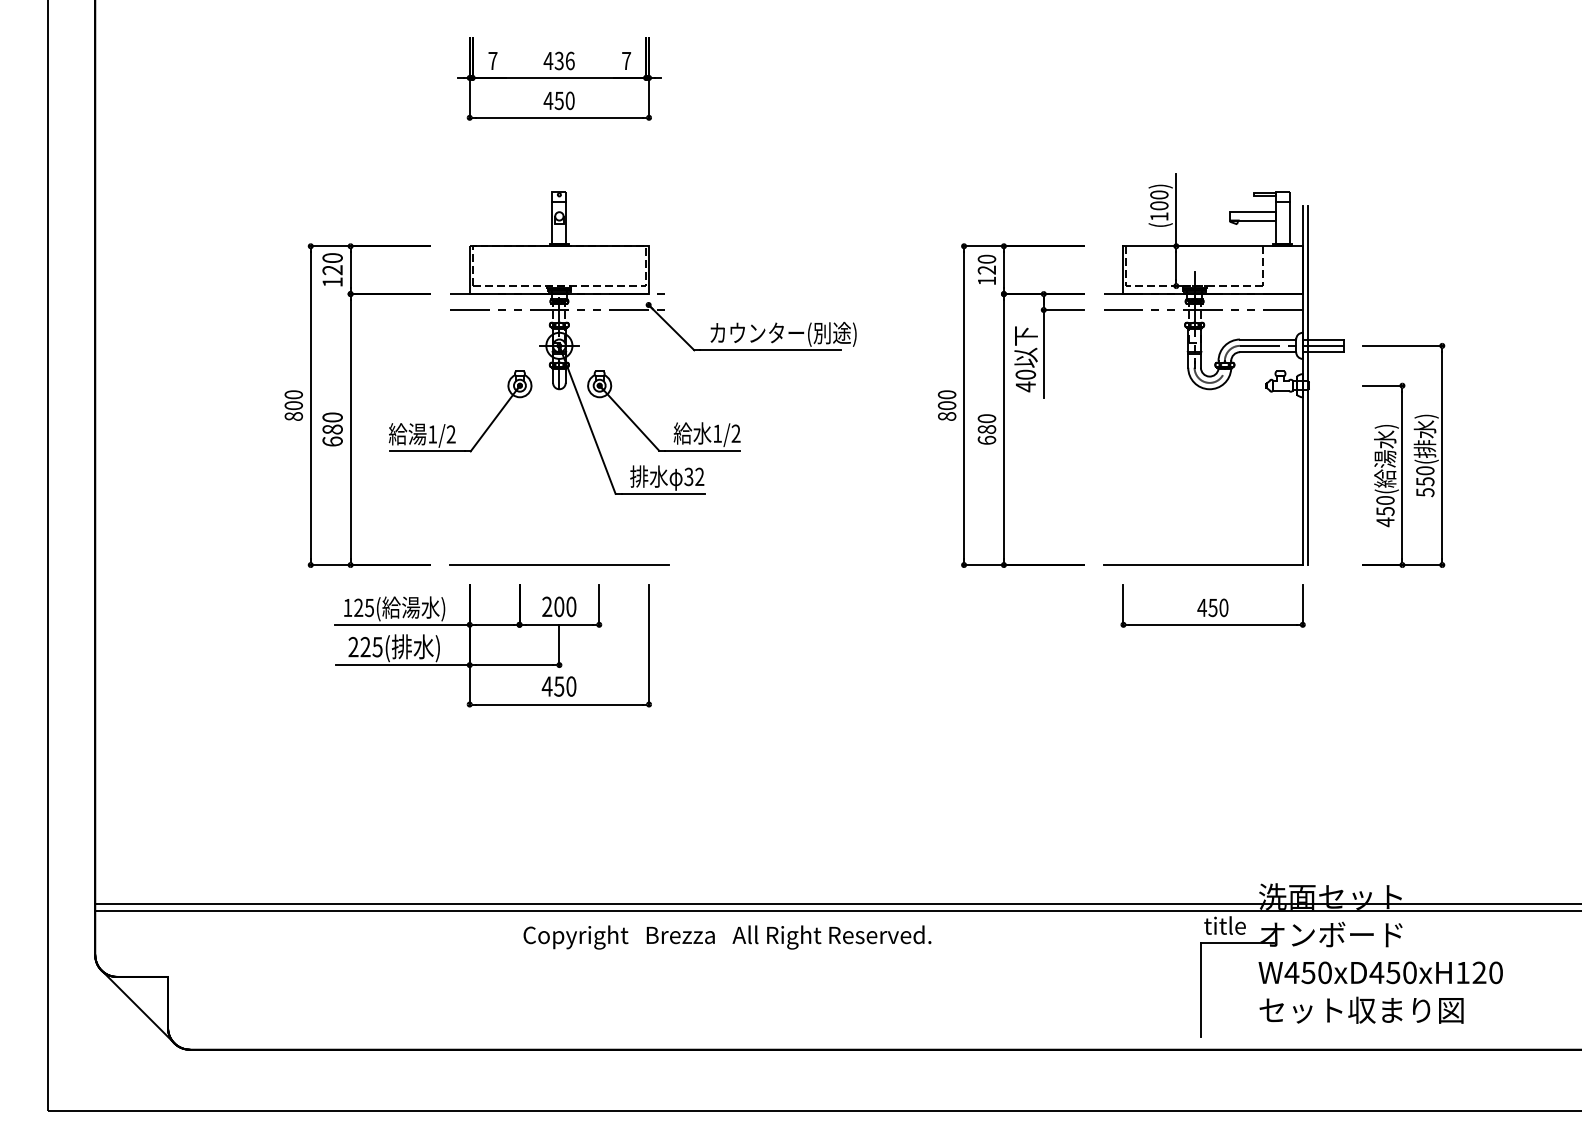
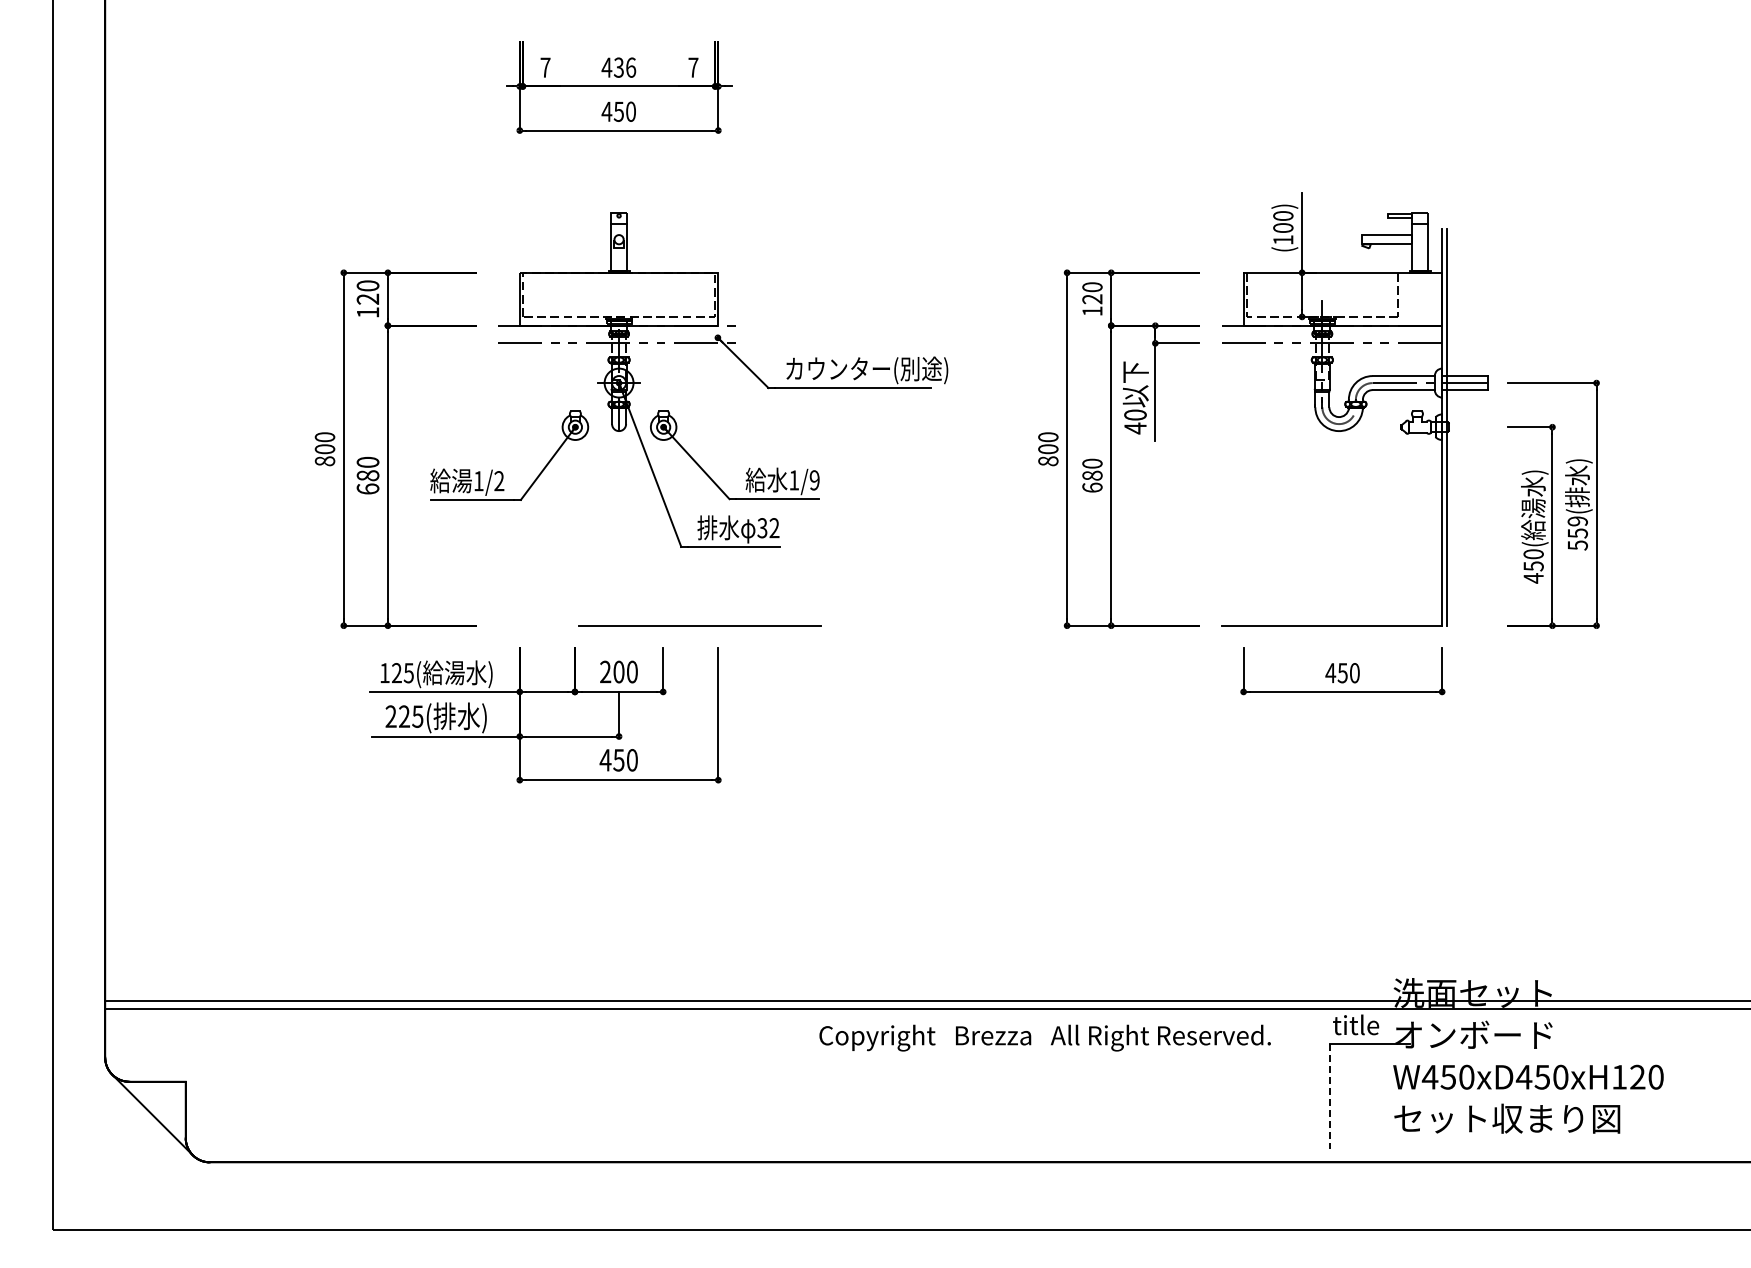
text: (735, 433) -> (814, 480), 1/2 -> 1/9
text: (1425, 470) -> (1577, 521), 550( -> 559(
line: (558, 564) -> (699, 625), moved
text: (726, 936) -> (1044, 1037), moved
line: (1201, 990) -> (1329, 1096), solid -> dashed

